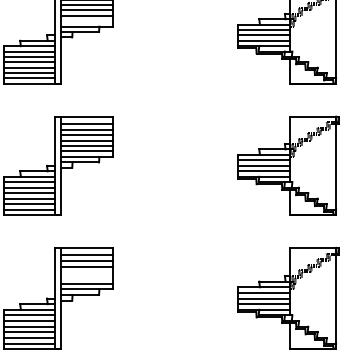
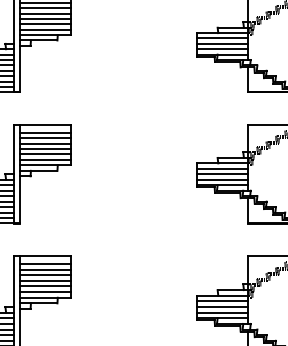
line: (87, 21) -> (45, 29), added
line: (87, 272) -> (45, 280), added
line: (87, 278) -> (45, 286), added

